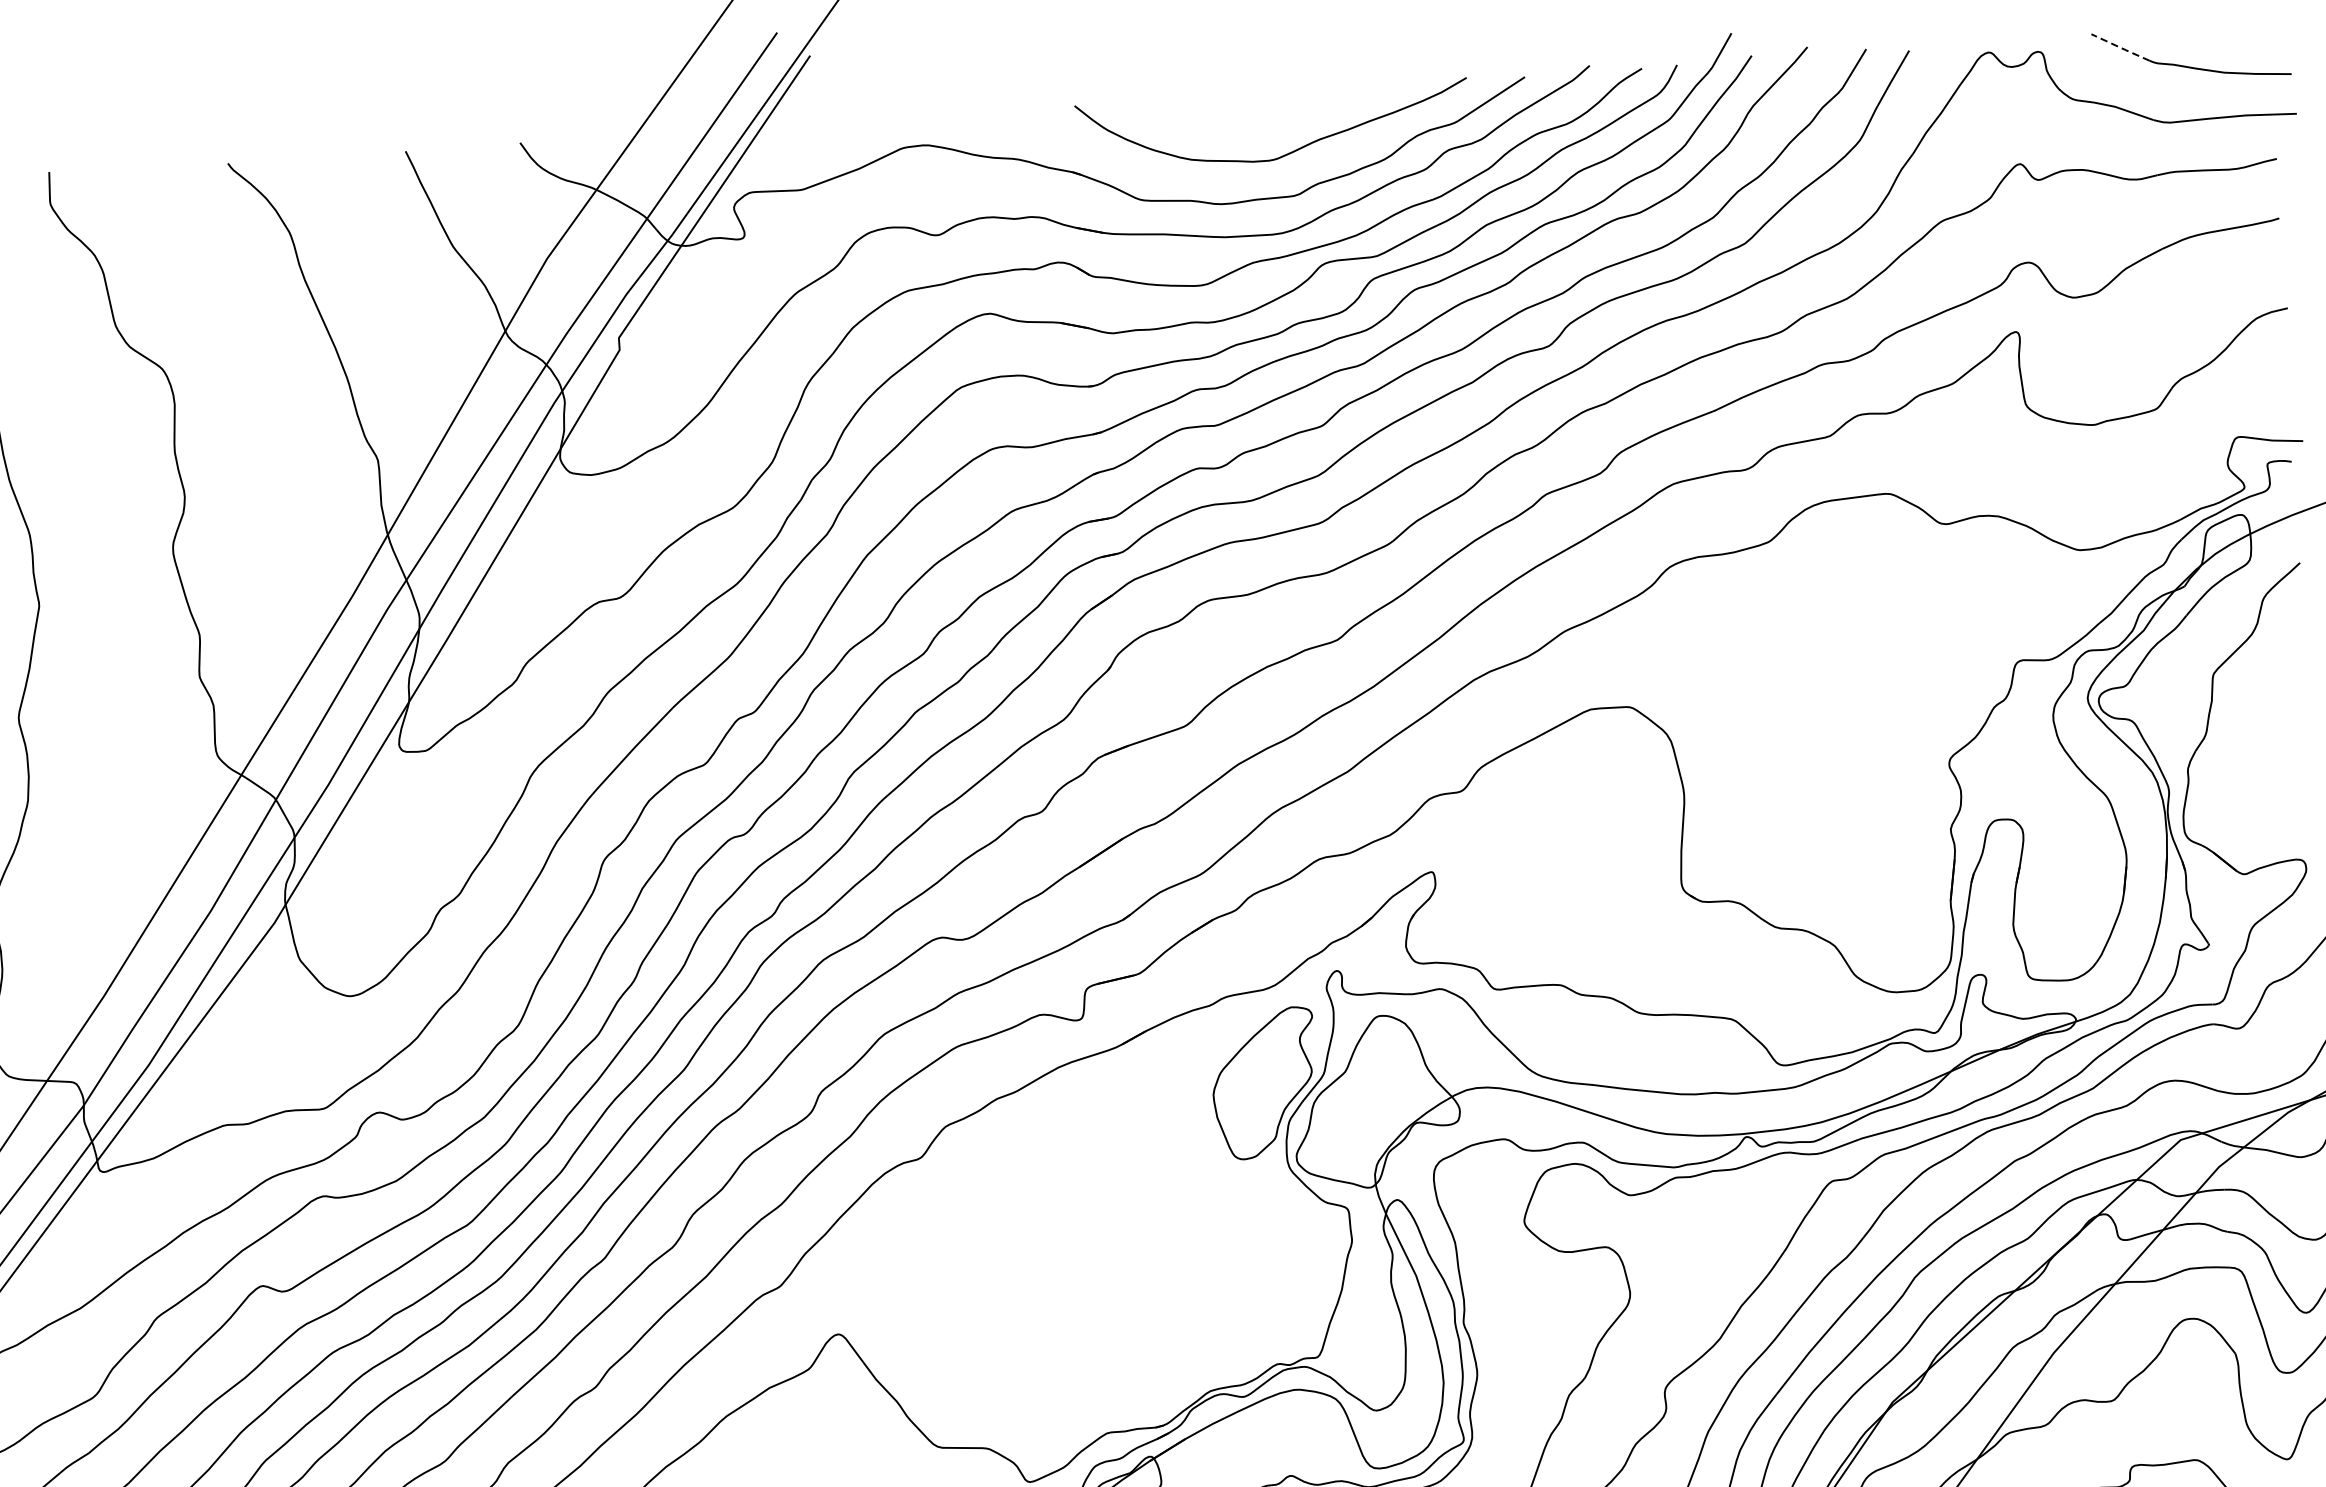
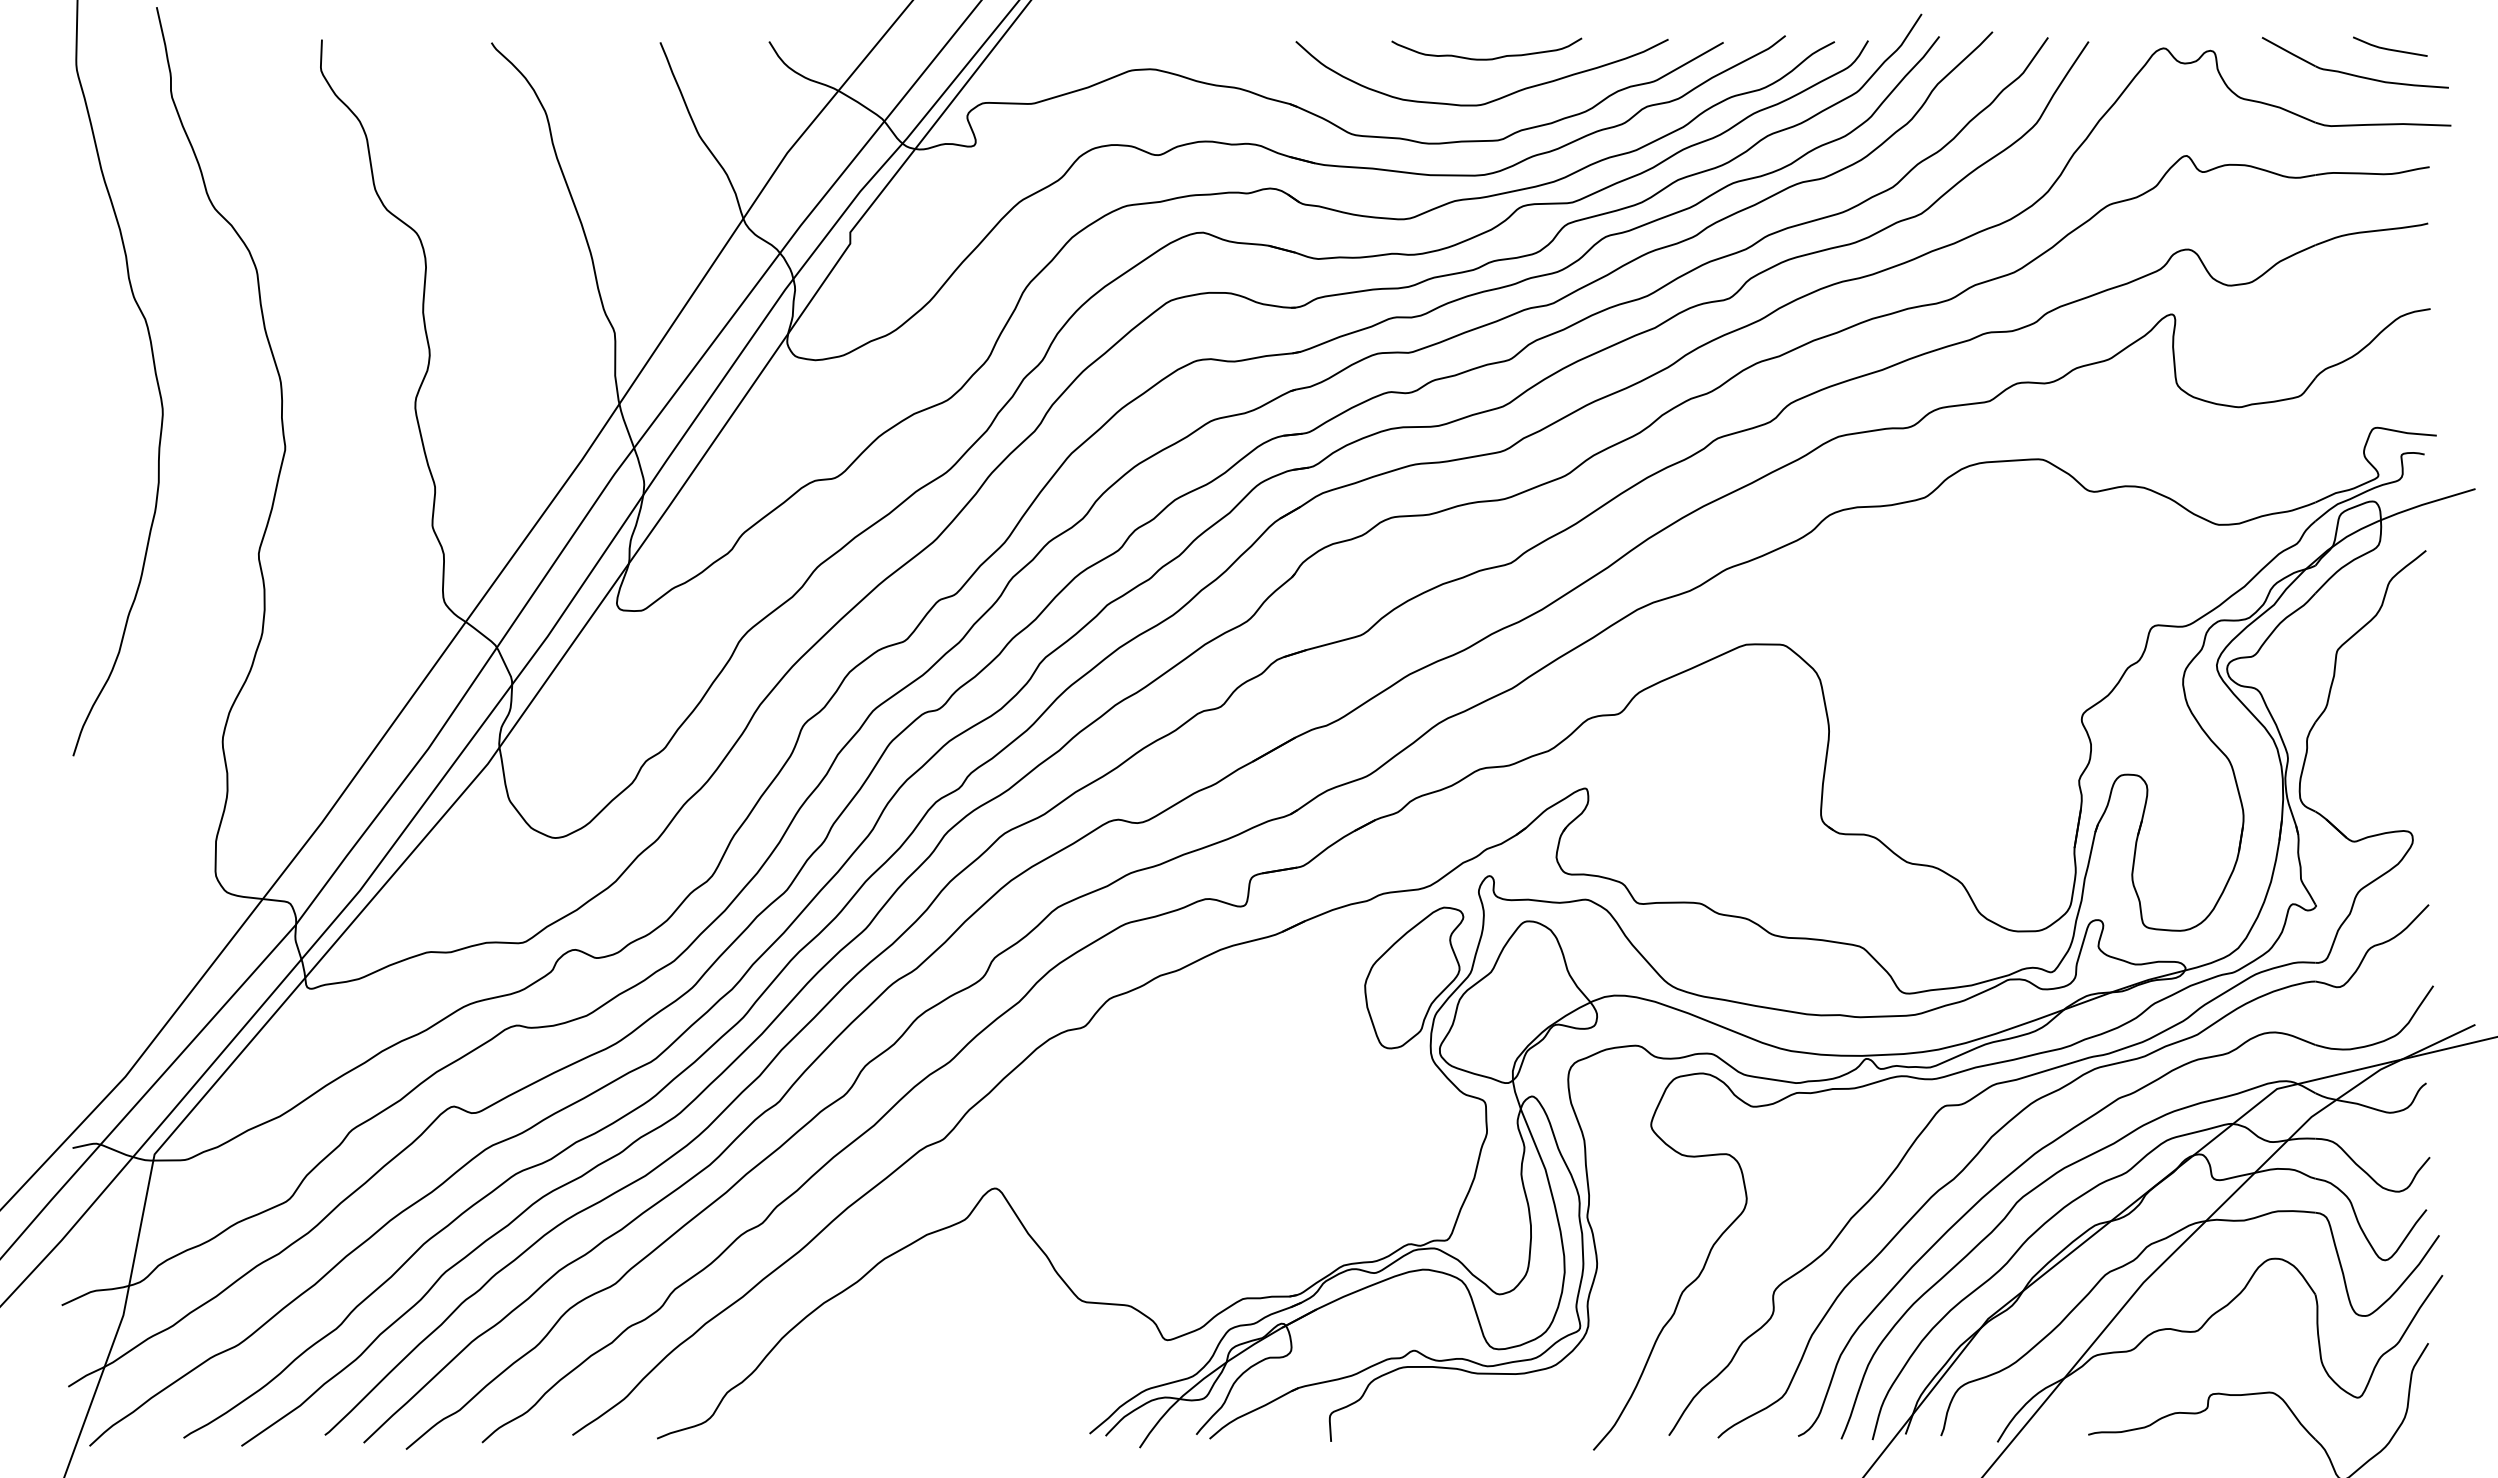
line: (2227, 36) -> (2390, 48), added
line: (2120, 48) -> (2288, 52), dashed -> solid
curve: (1276, 110) -> (1486, 58), added

